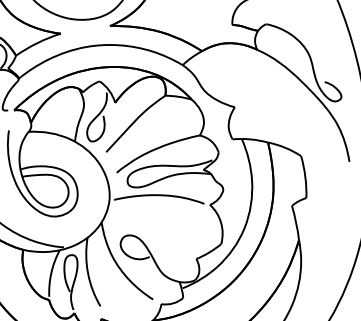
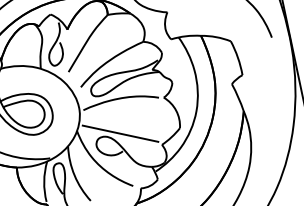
line: (150, 235) -> (119, 133), added

